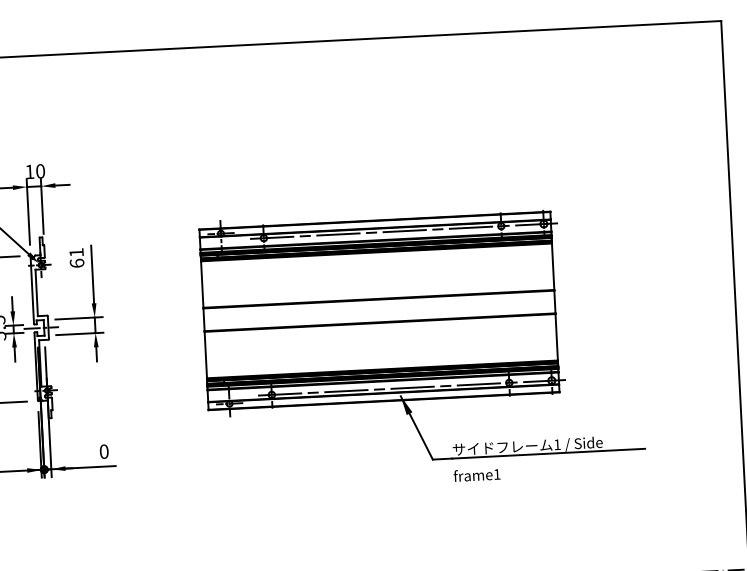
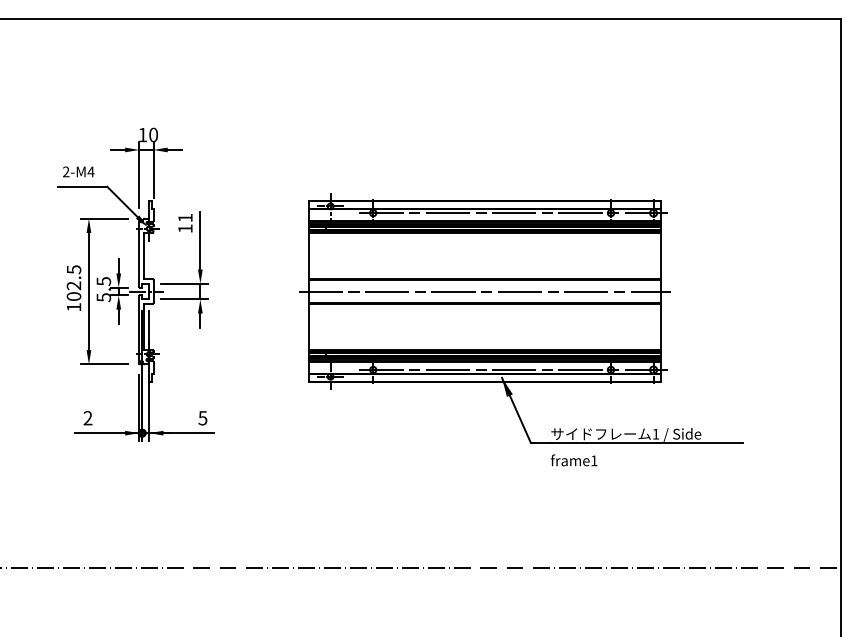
text: (77, 263) -> (185, 228), 61 -> 11
line: (378, 310) -> (484, 291), added
text: (103, 451) -> (202, 418), 0 -> 5

